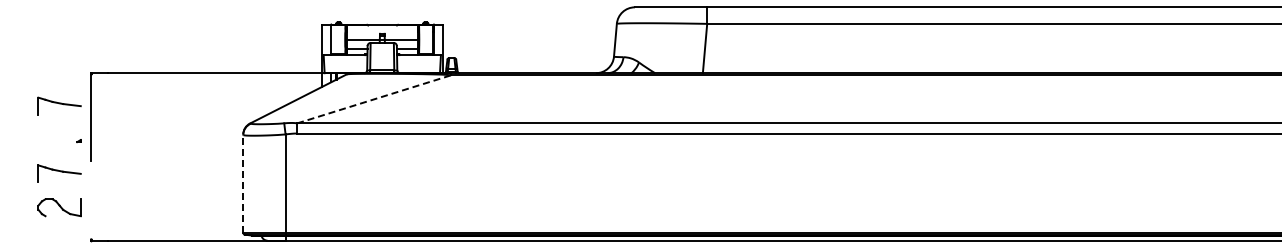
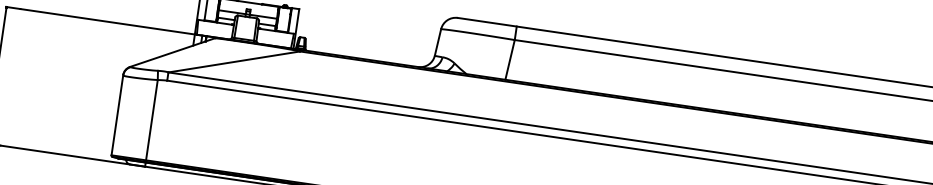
line: (374, 99) -> (234, 62), dashed -> solid
line: (243, 183) -> (117, 115), dashed -> solid

